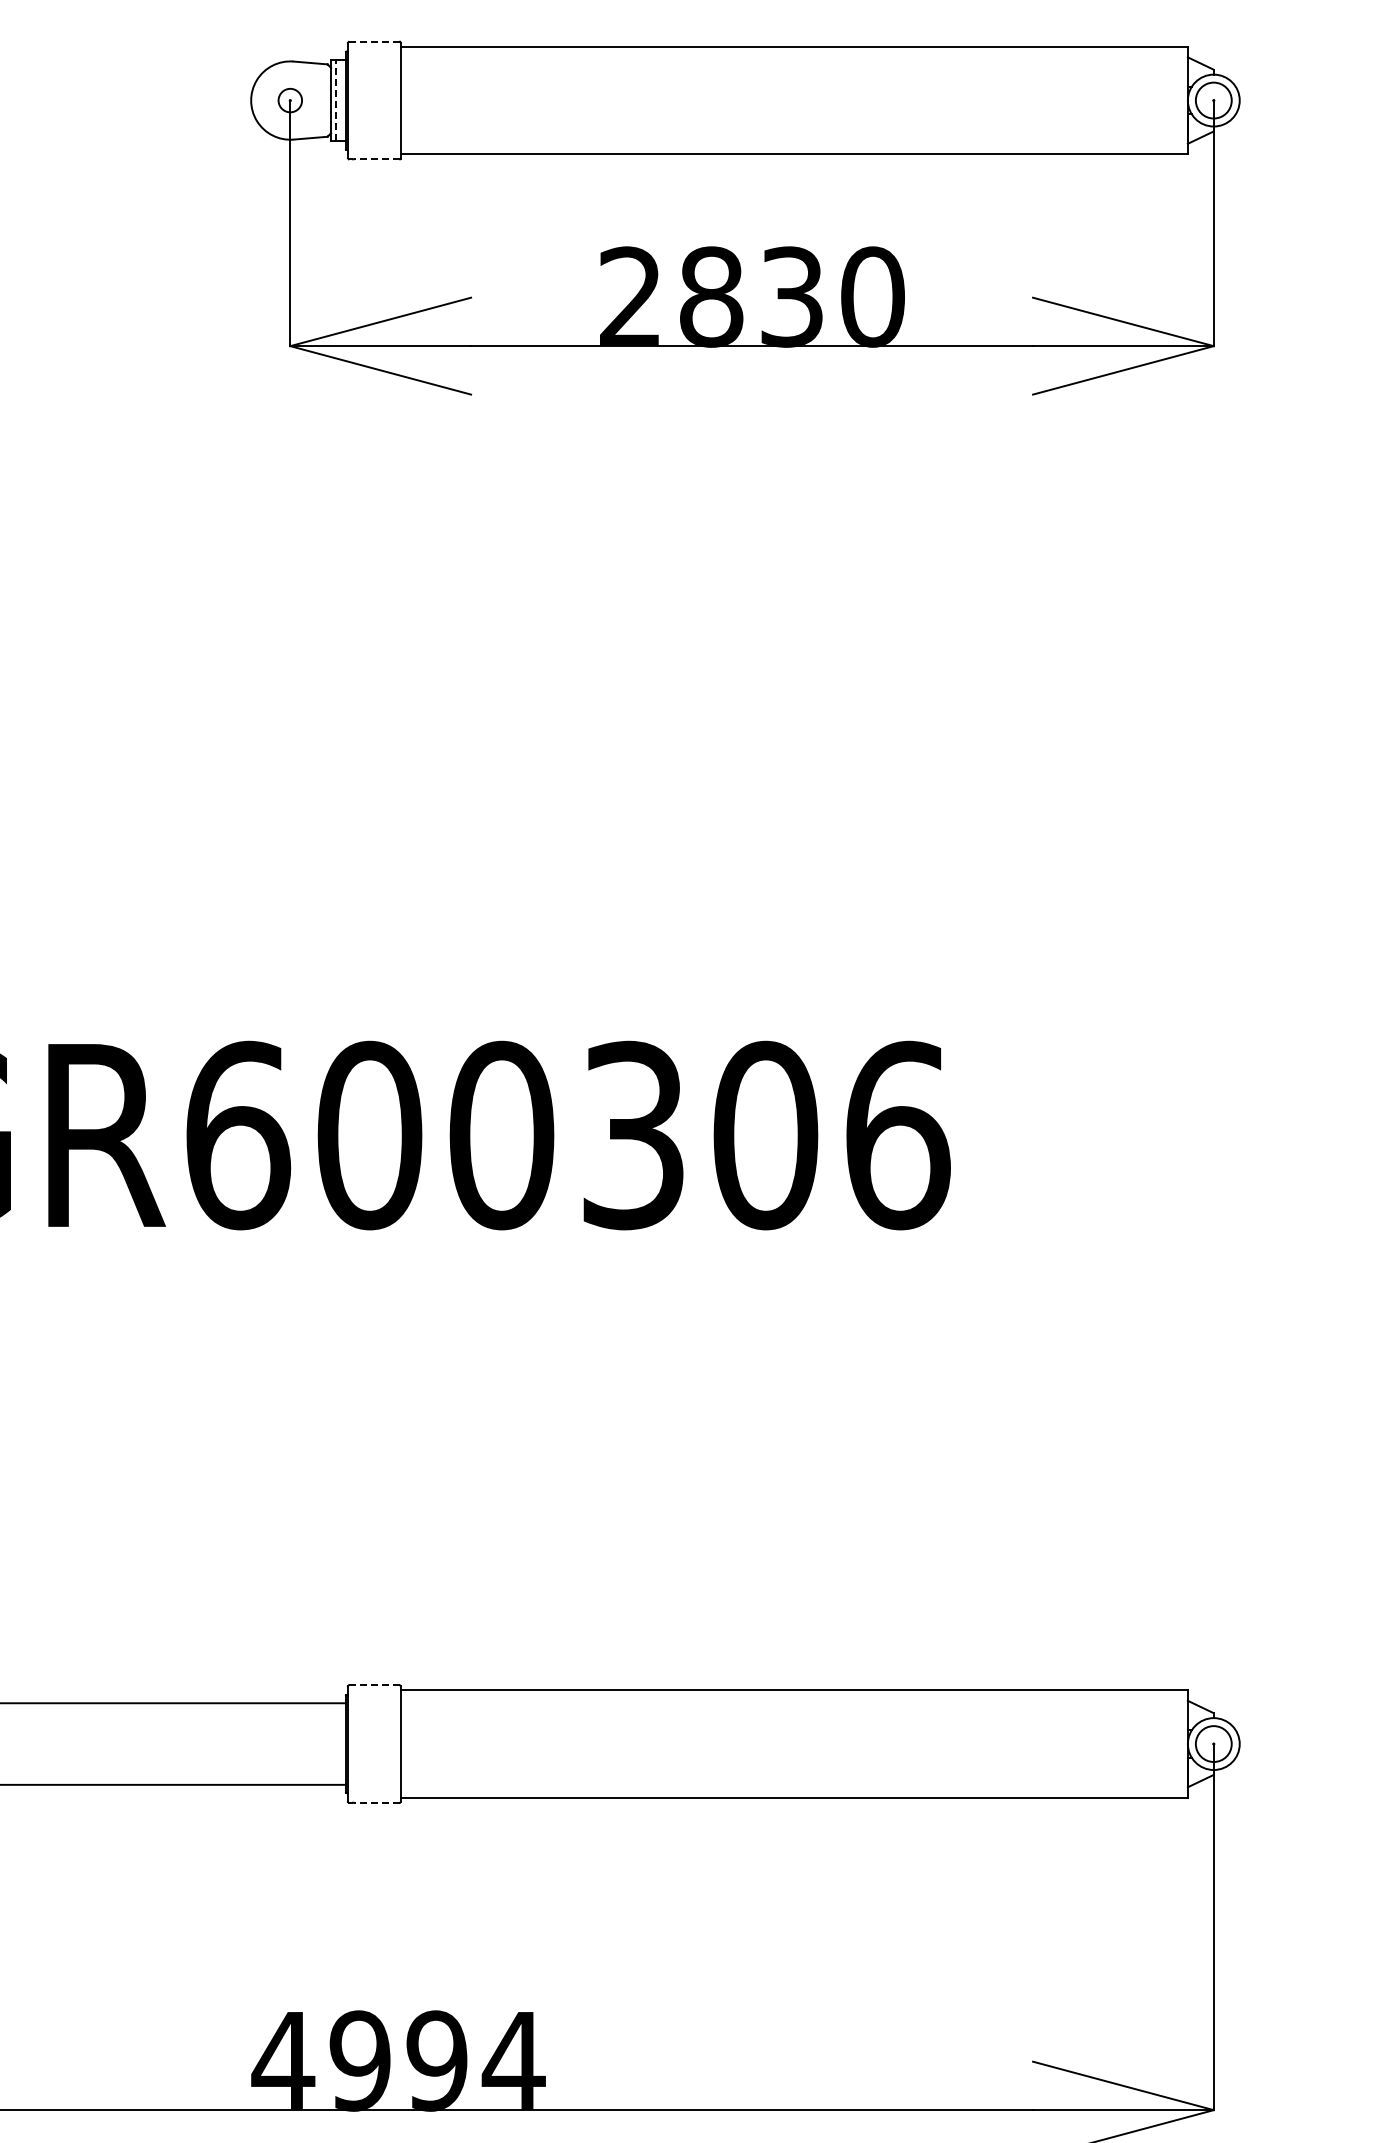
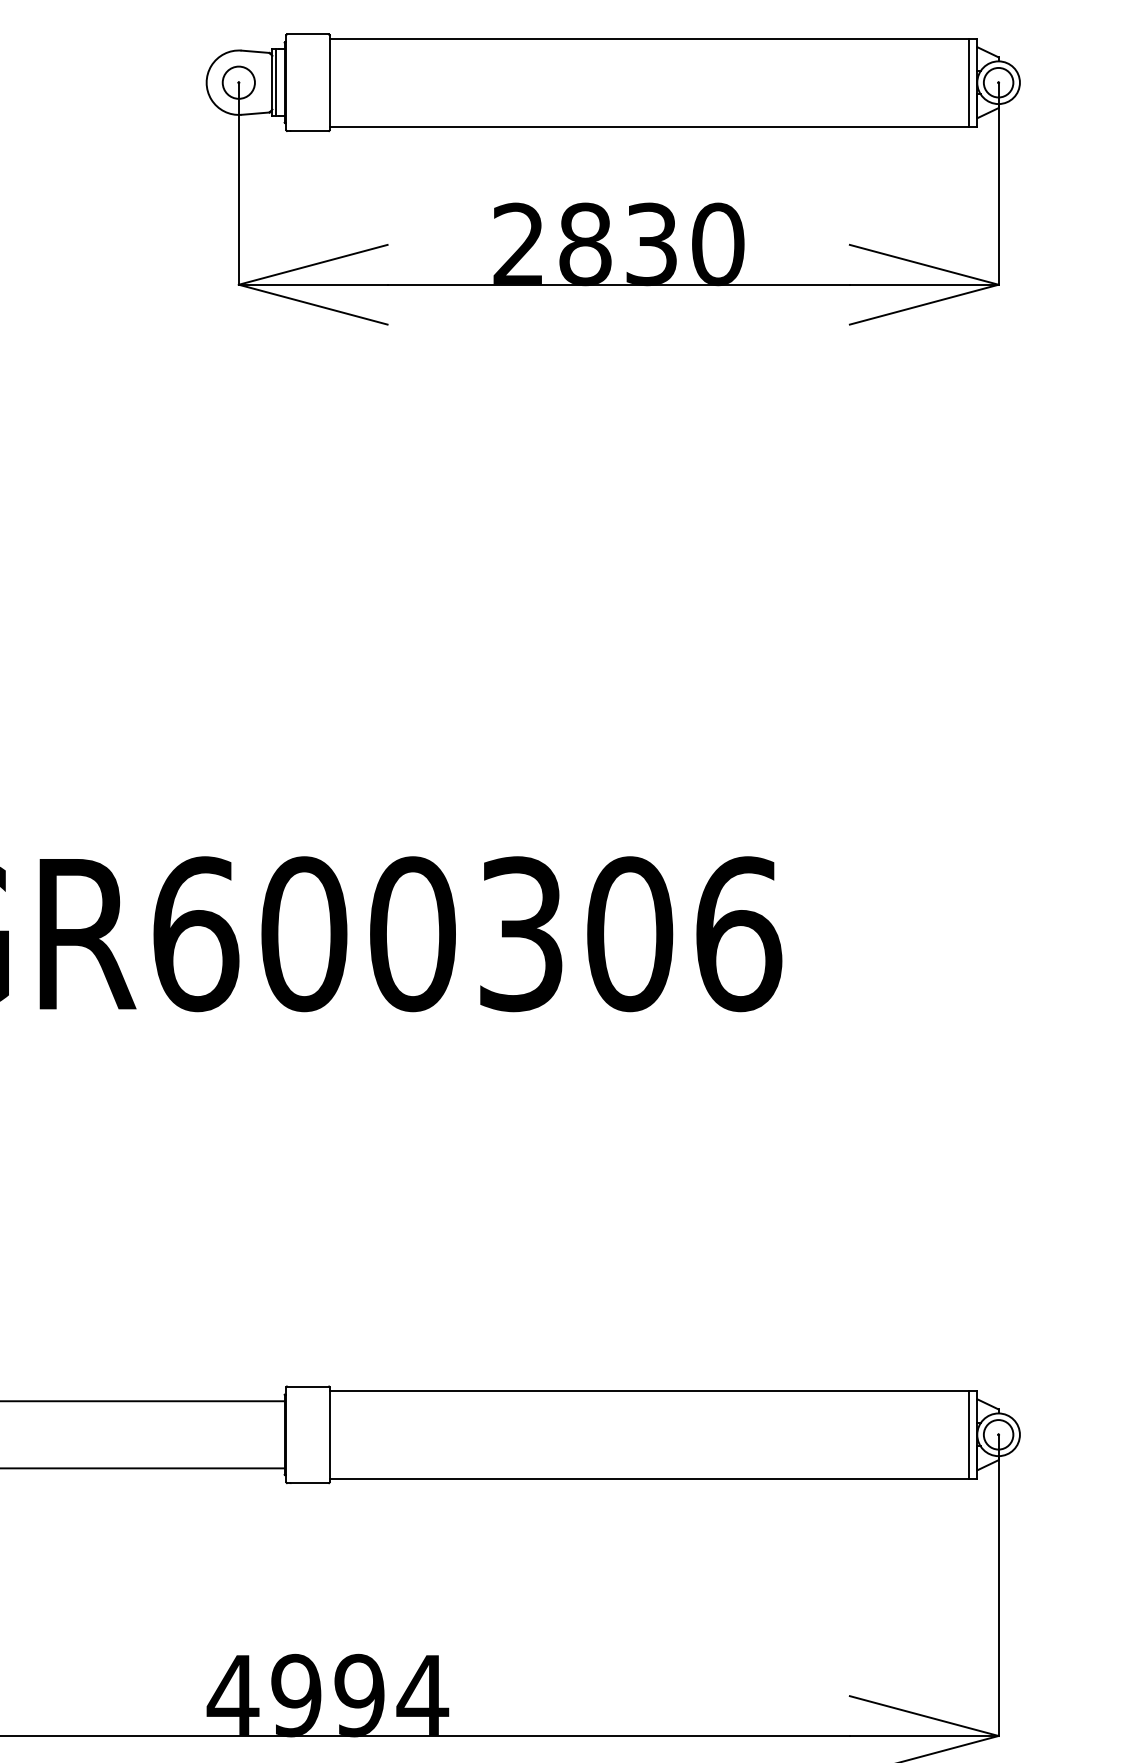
line: (374, 41) -> (308, 34), dashed -> solid
circle: (289, 100) -> (238, 82), size x1.67
line: (336, 100) -> (276, 82), dashed -> solid
line: (1178, 100) -> (969, 82), added
line: (377, 159) -> (310, 131), dashed -> solid
line: (374, 1685) -> (308, 1386), dashed -> solid
line: (1178, 1743) -> (969, 1434), added
line: (377, 1802) -> (310, 1482), dashed -> solid

